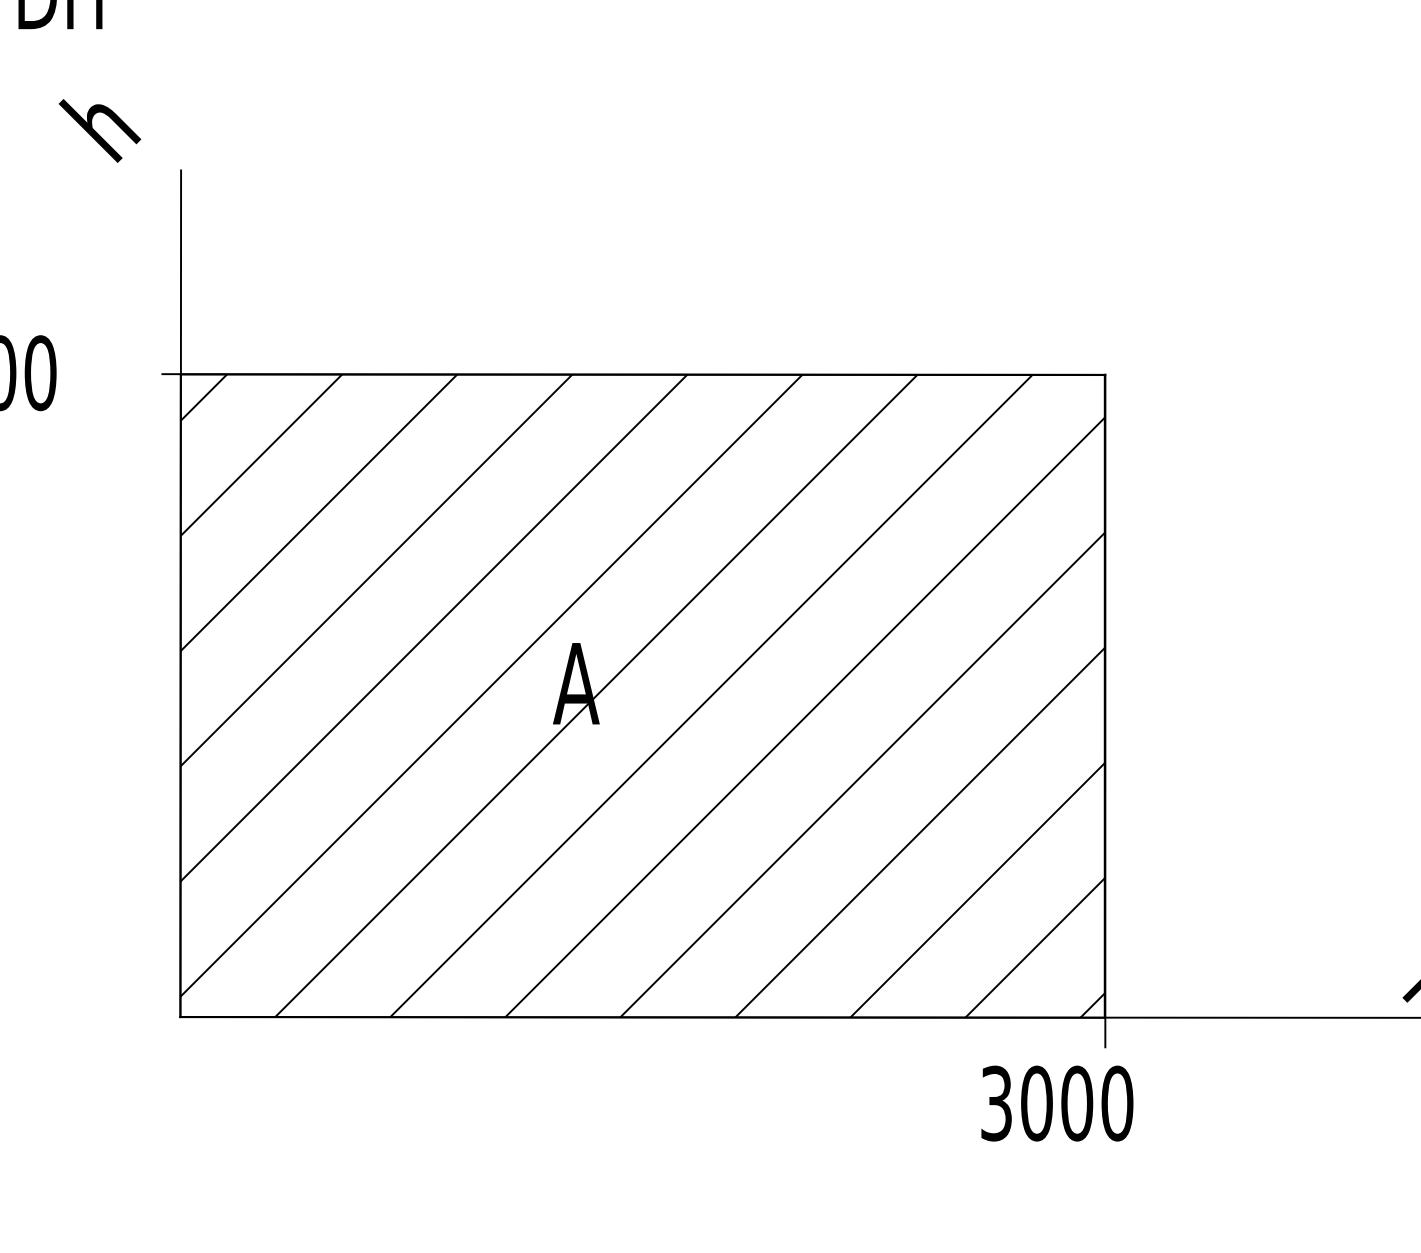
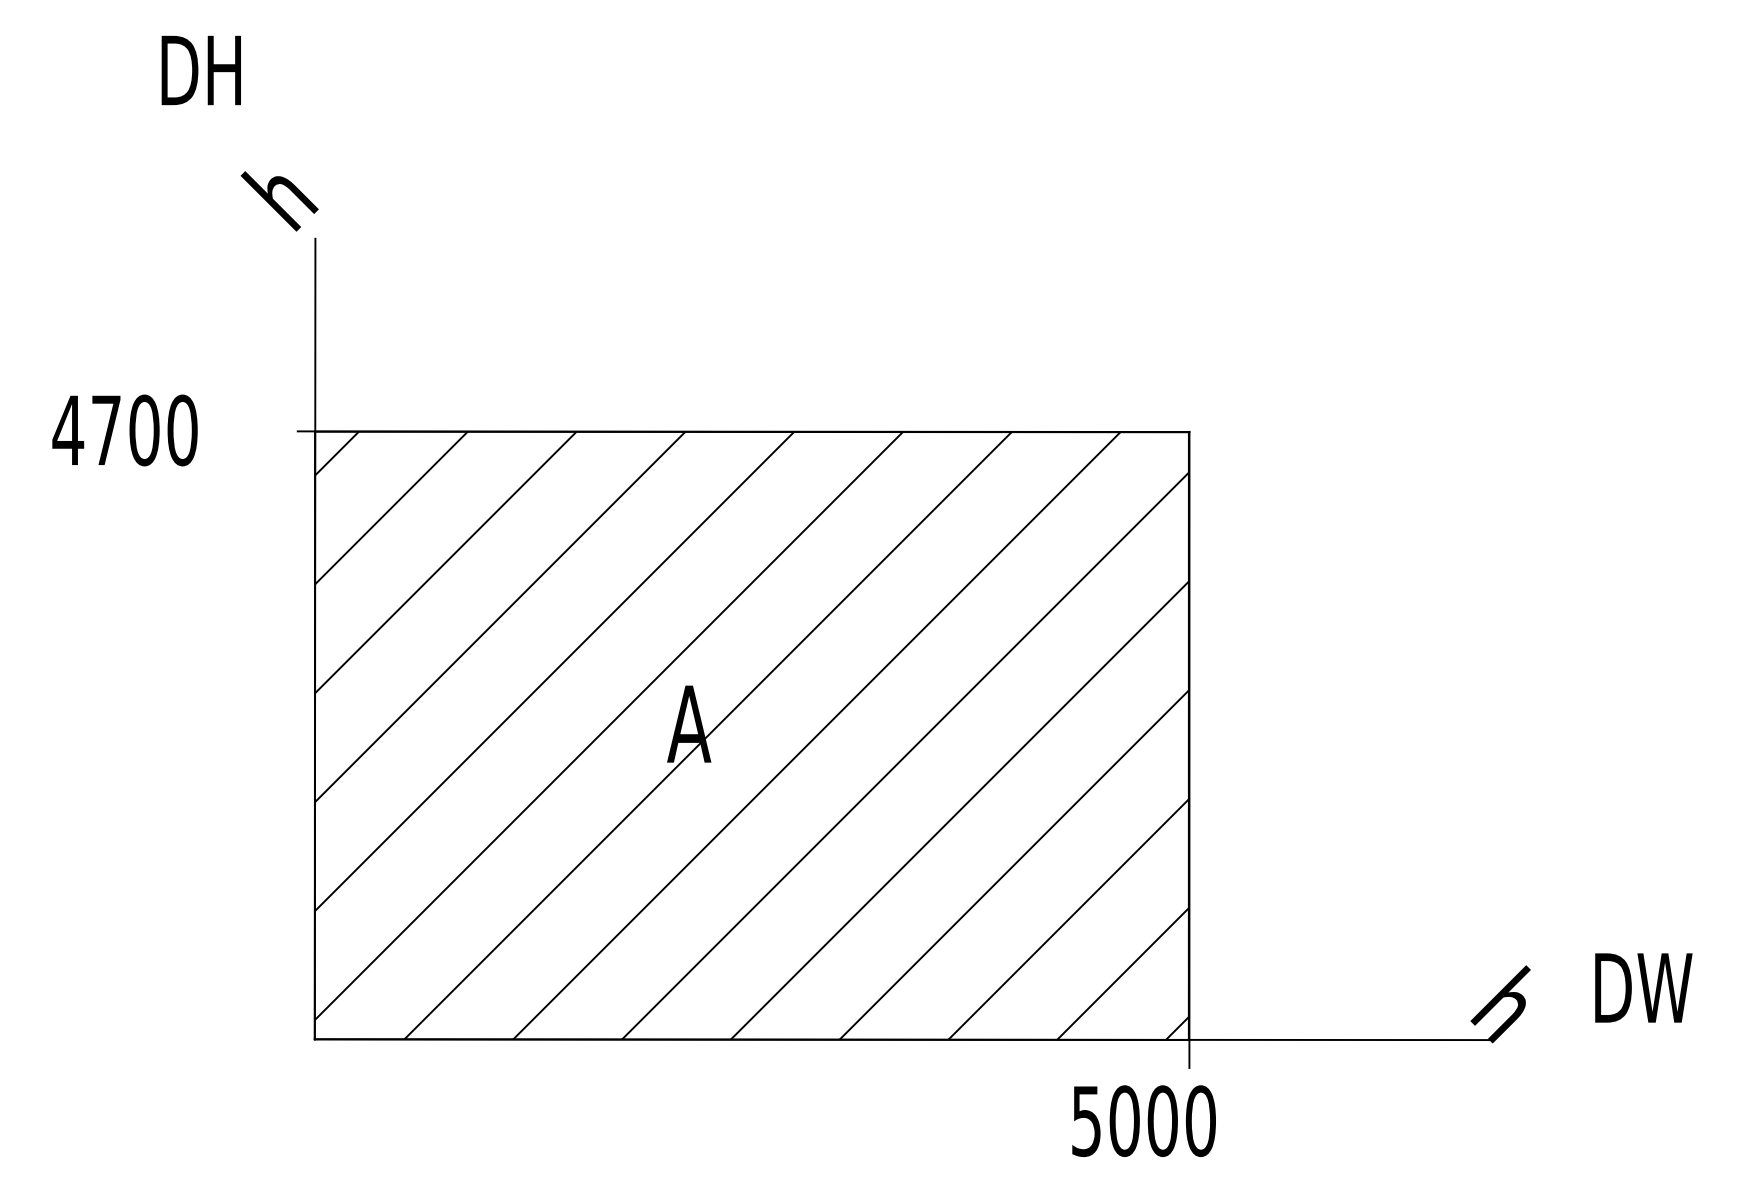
text: (99, 131) -> (279, 201), moved
text: (996, 1102) -> (1086, 1120), 3000 -> 5000

